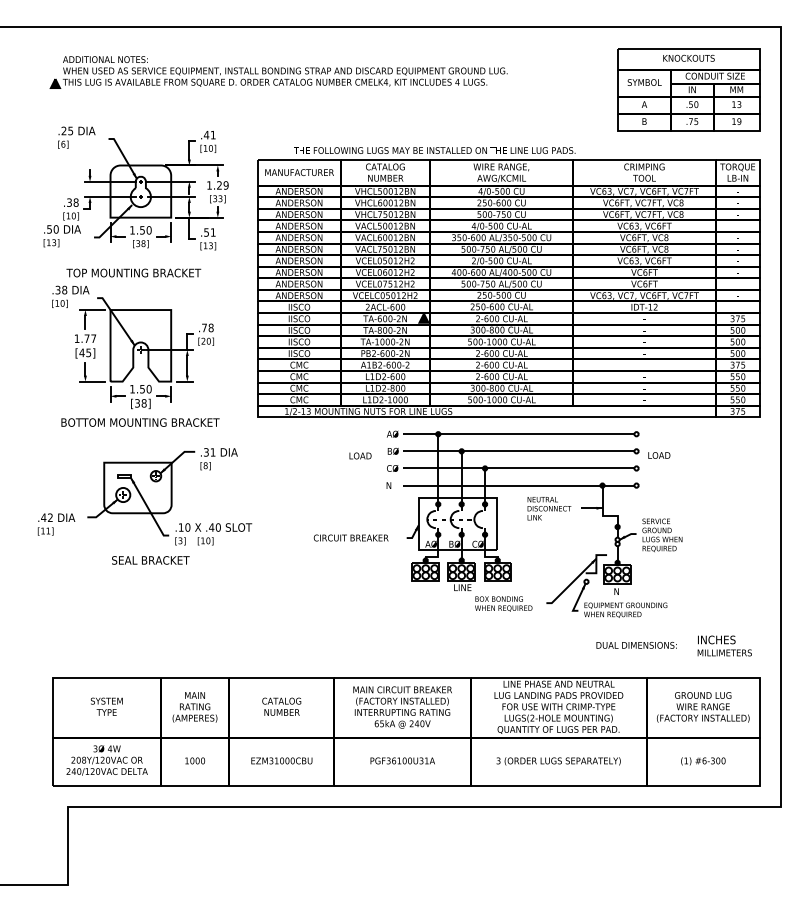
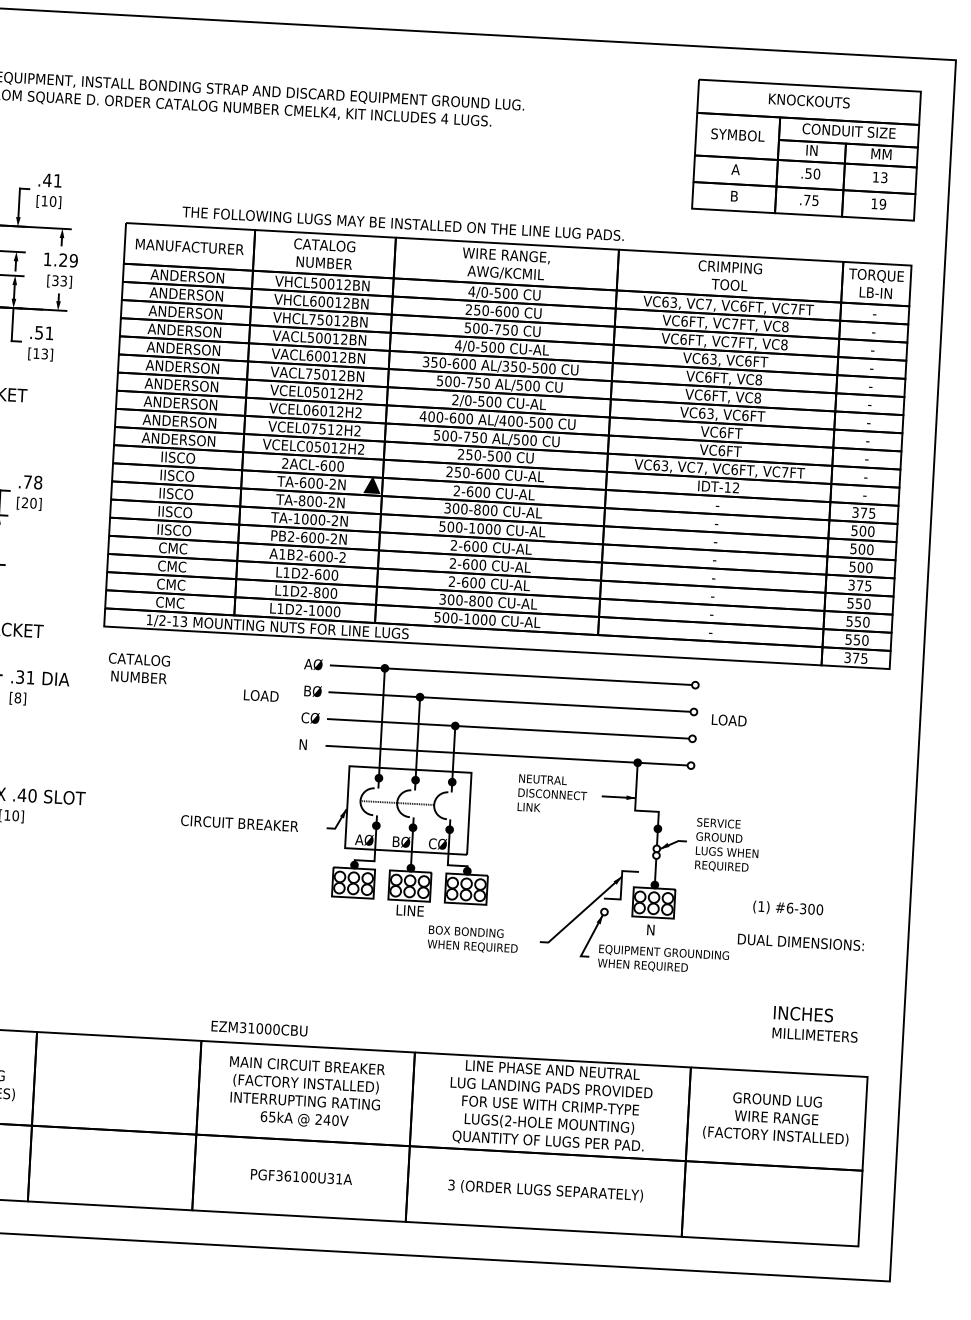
text: (636, 645) -> (800, 942), moved
text: (281, 706) -> (138, 668), moved
text: (281, 760) -> (258, 1027), moved
text: (703, 761) -> (788, 908), moved

